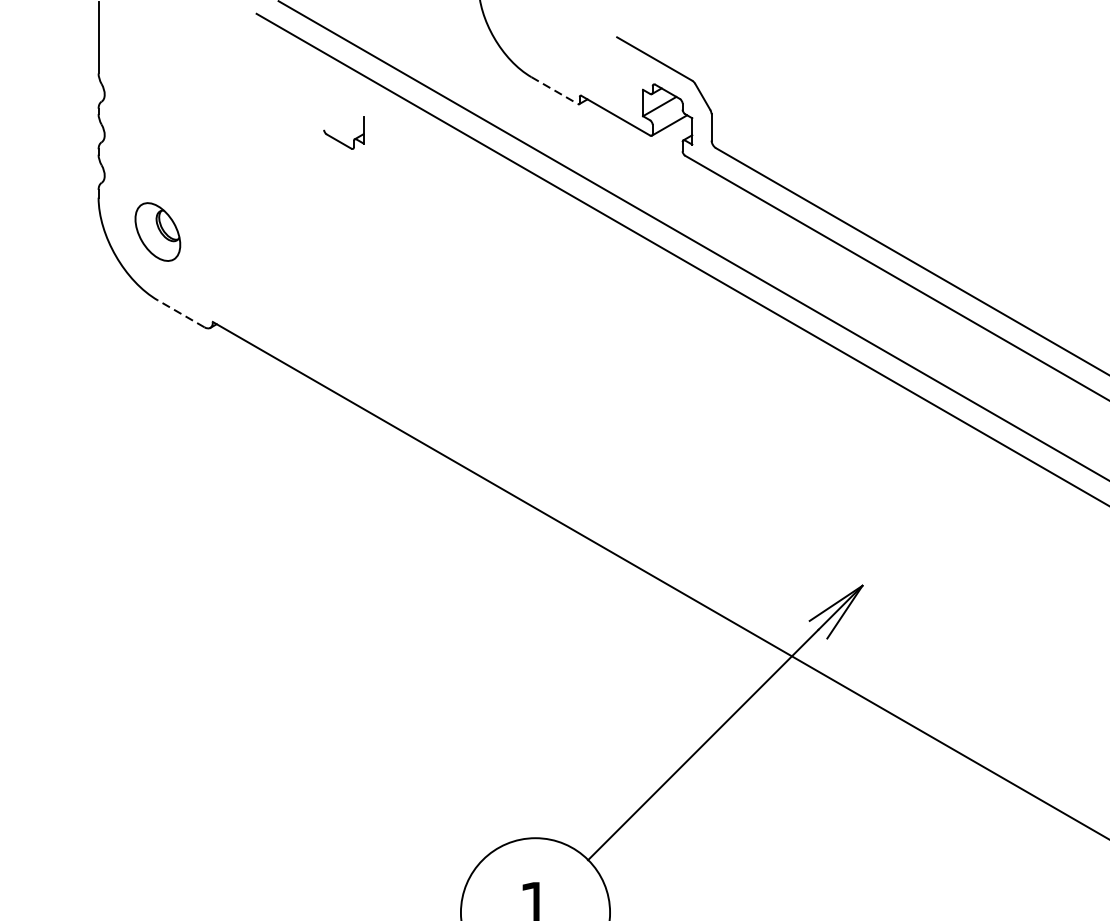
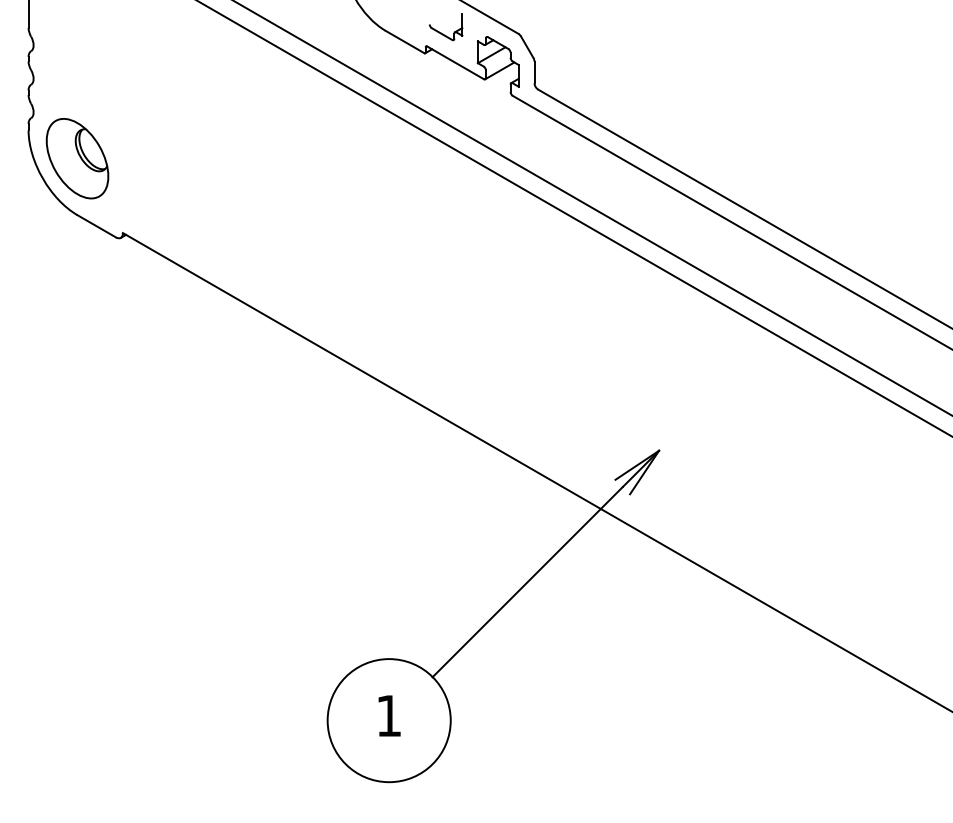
line: (555, 91) -> (405, 42), dashed -> solid
part: (340, 140) -> (443, 33), moved
part: (157, 231) -> (77, 158), size x1.67
line: (180, 314) -> (96, 226), dashed -> solid

